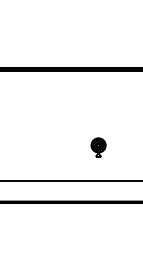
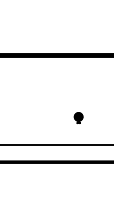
part: (98, 147) -> (78, 118), size x0.7

